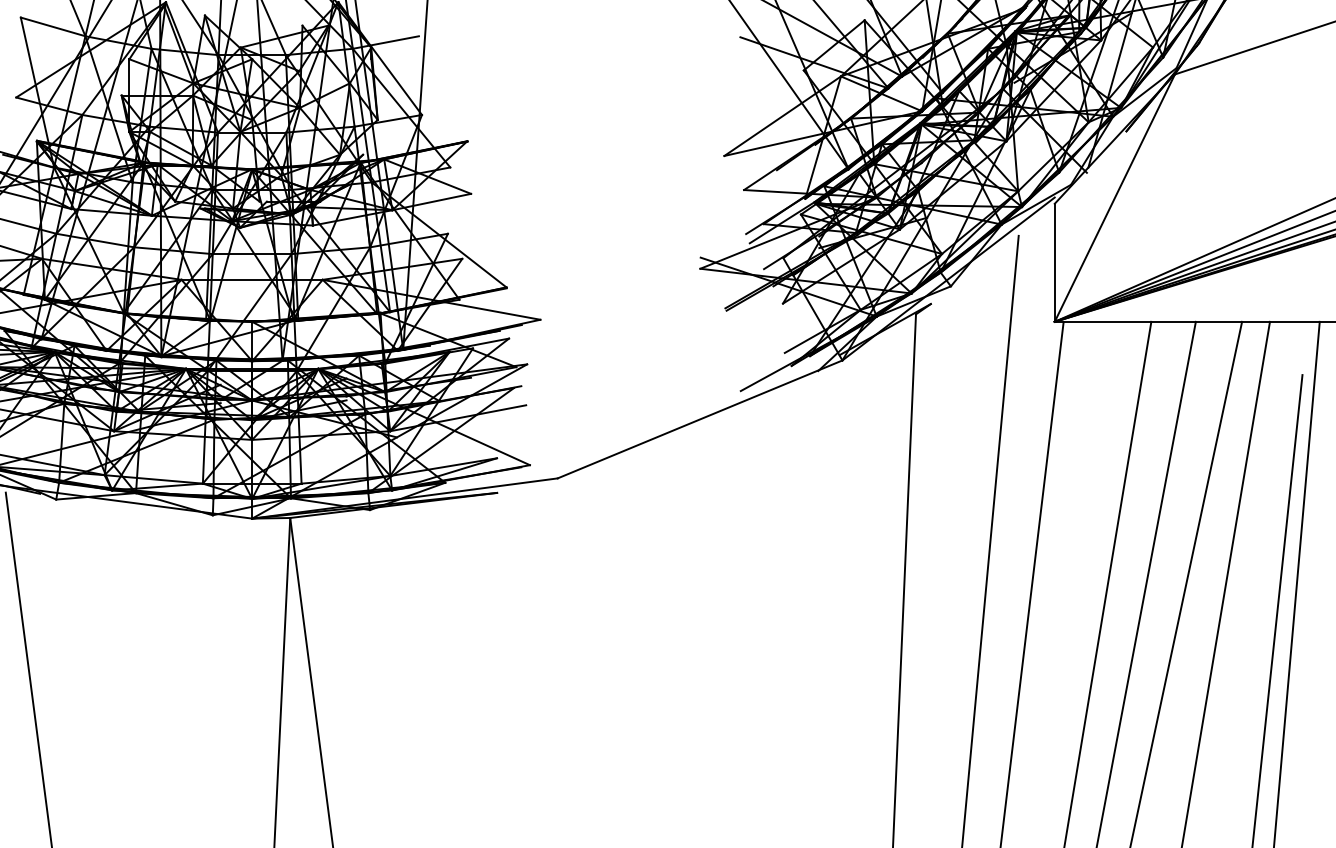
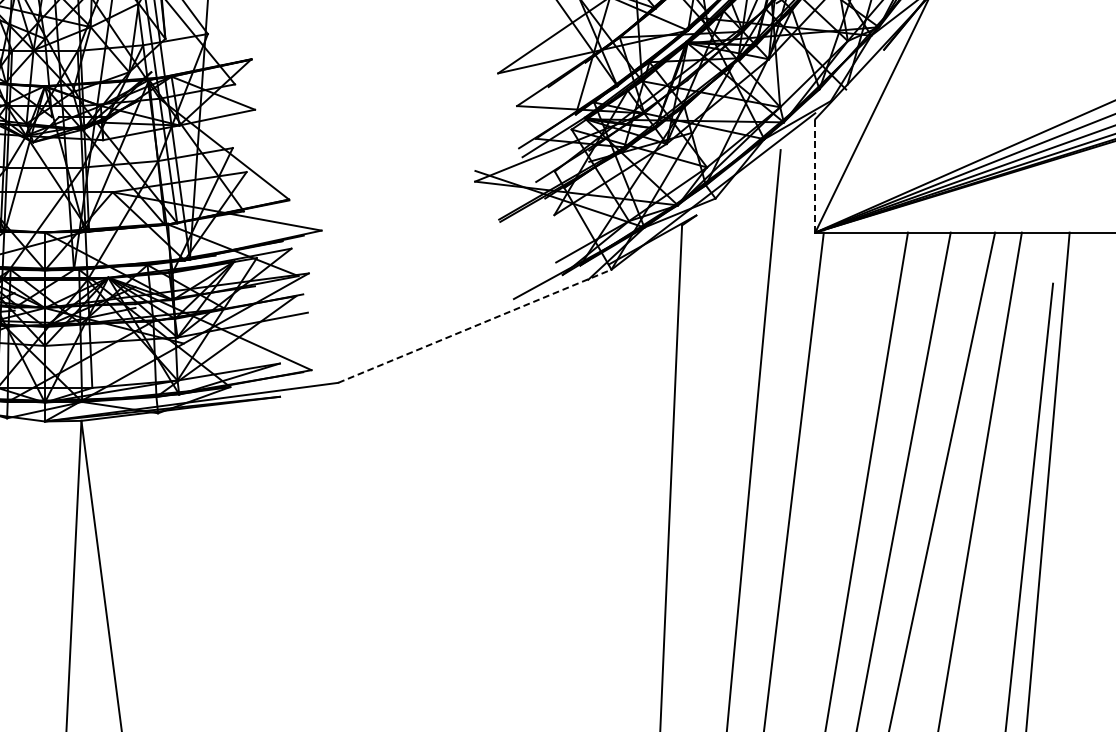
line: (1054, 262) -> (815, 175), solid -> dashed
line: (700, 419) -> (475, 326), solid -> dashed

